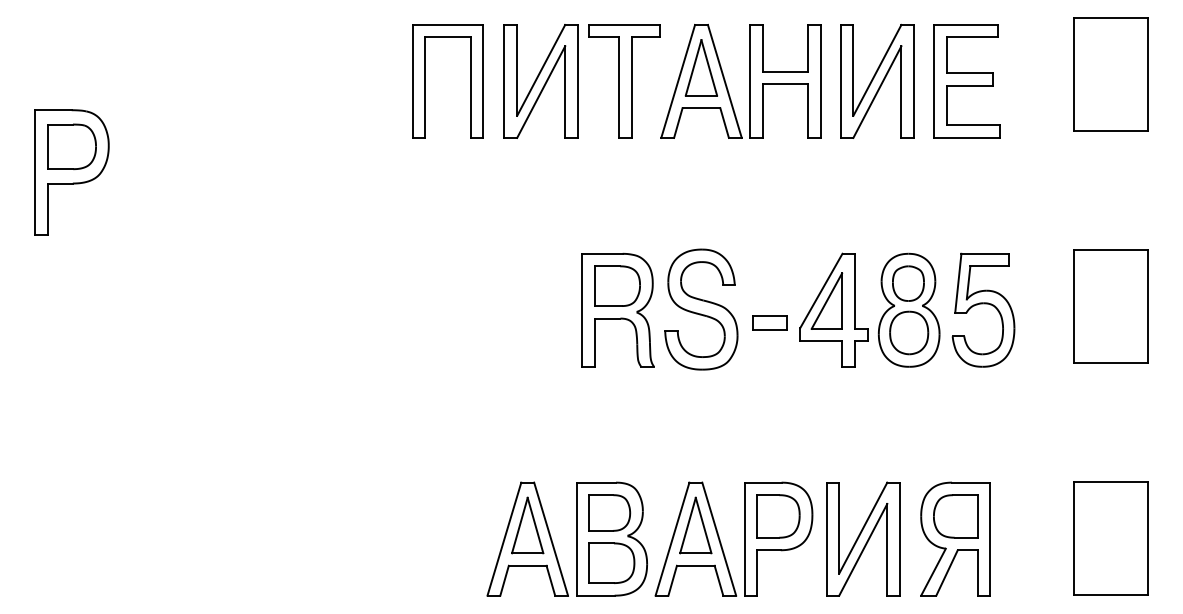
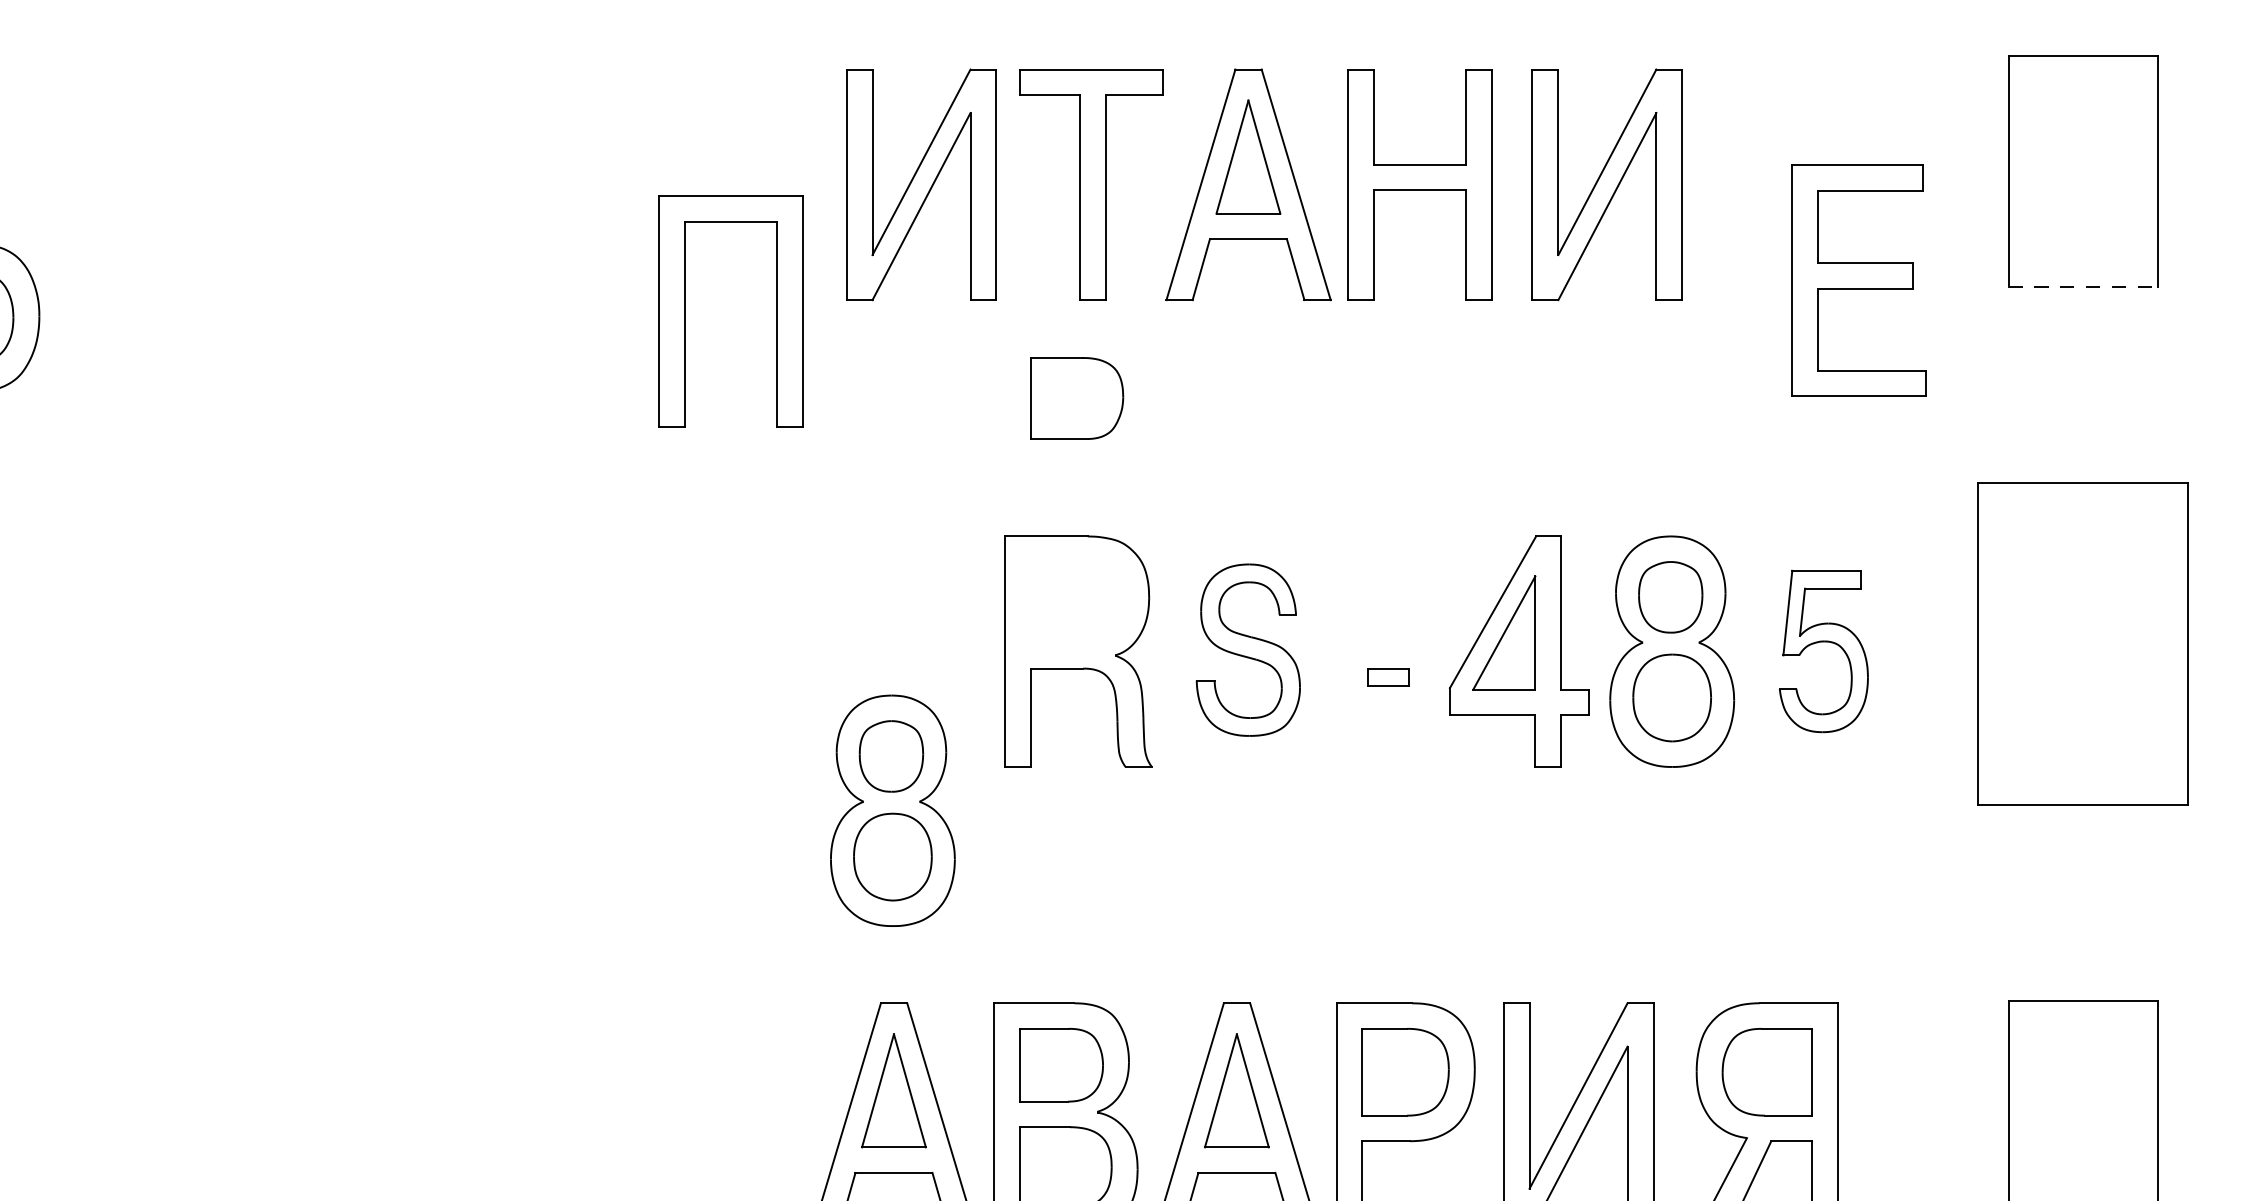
part: (425, 81) -> (685, 311), moved
part: (966, 81) -> (1858, 280), moved
line: (1110, 131) -> (2082, 286), solid -> dashed
part: (617, 285) -> (1077, 397), moved
part: (1110, 306) -> (2082, 643), size x1.4
part: (701, 309) -> (1248, 650), size x0.7
part: (983, 309) -> (1823, 650), size x0.7
part: (769, 322) -> (1387, 676), size x0.6
part: (526, 387) -> (891, 809), added

